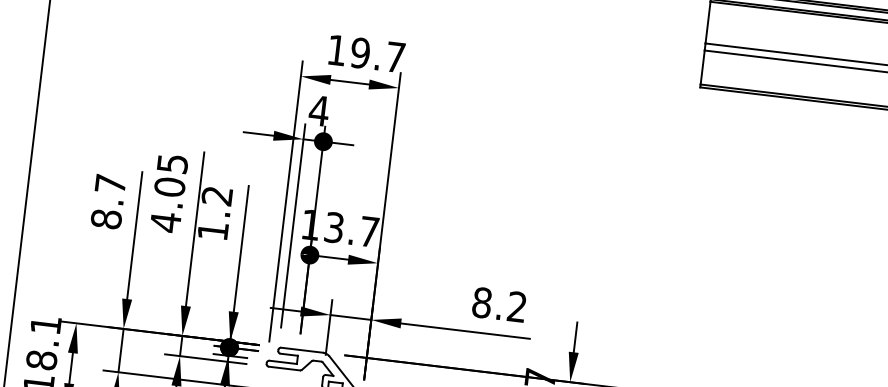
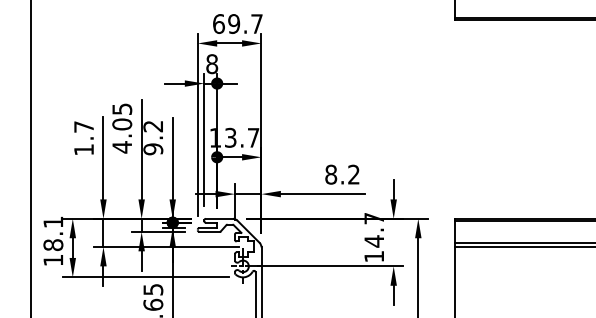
text: (336, 49) -> (218, 23), 19.7 -> 69.7
text: (318, 111) -> (211, 64), 4 -> 8
text: (107, 218) -> (84, 149), 8.7 -> 1.7
text: (213, 231) -> (153, 149), 1.2 -> 9.2

